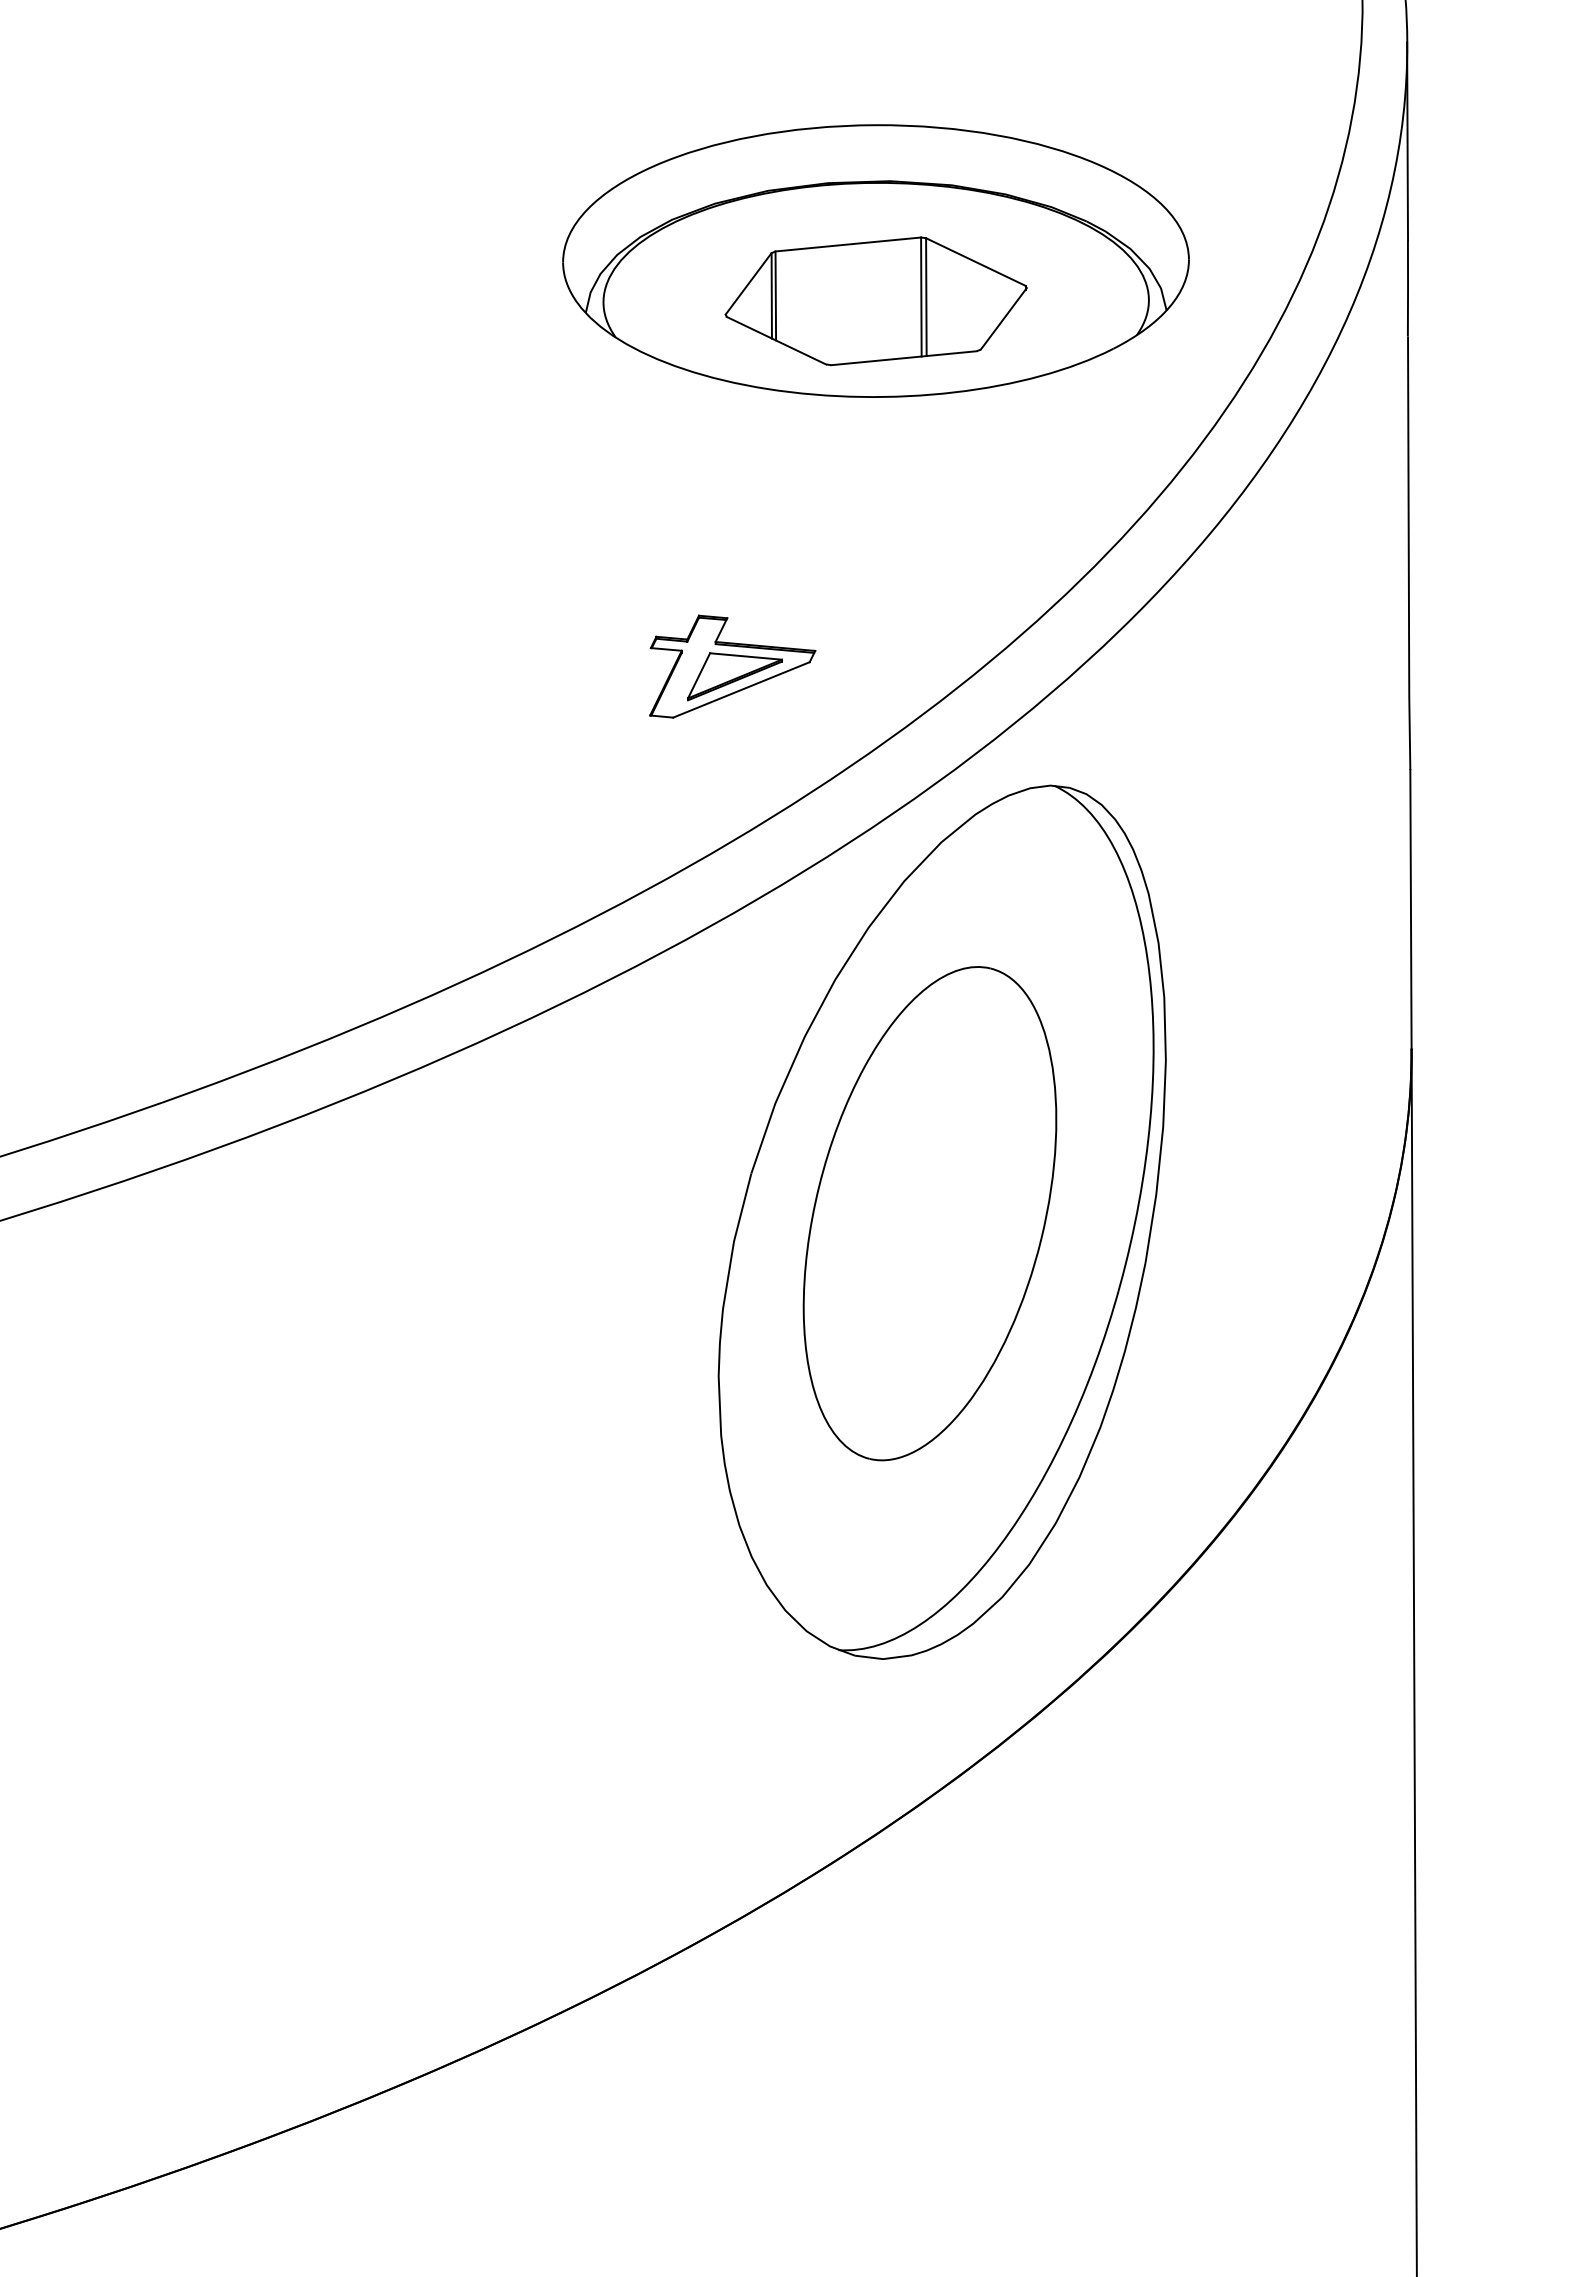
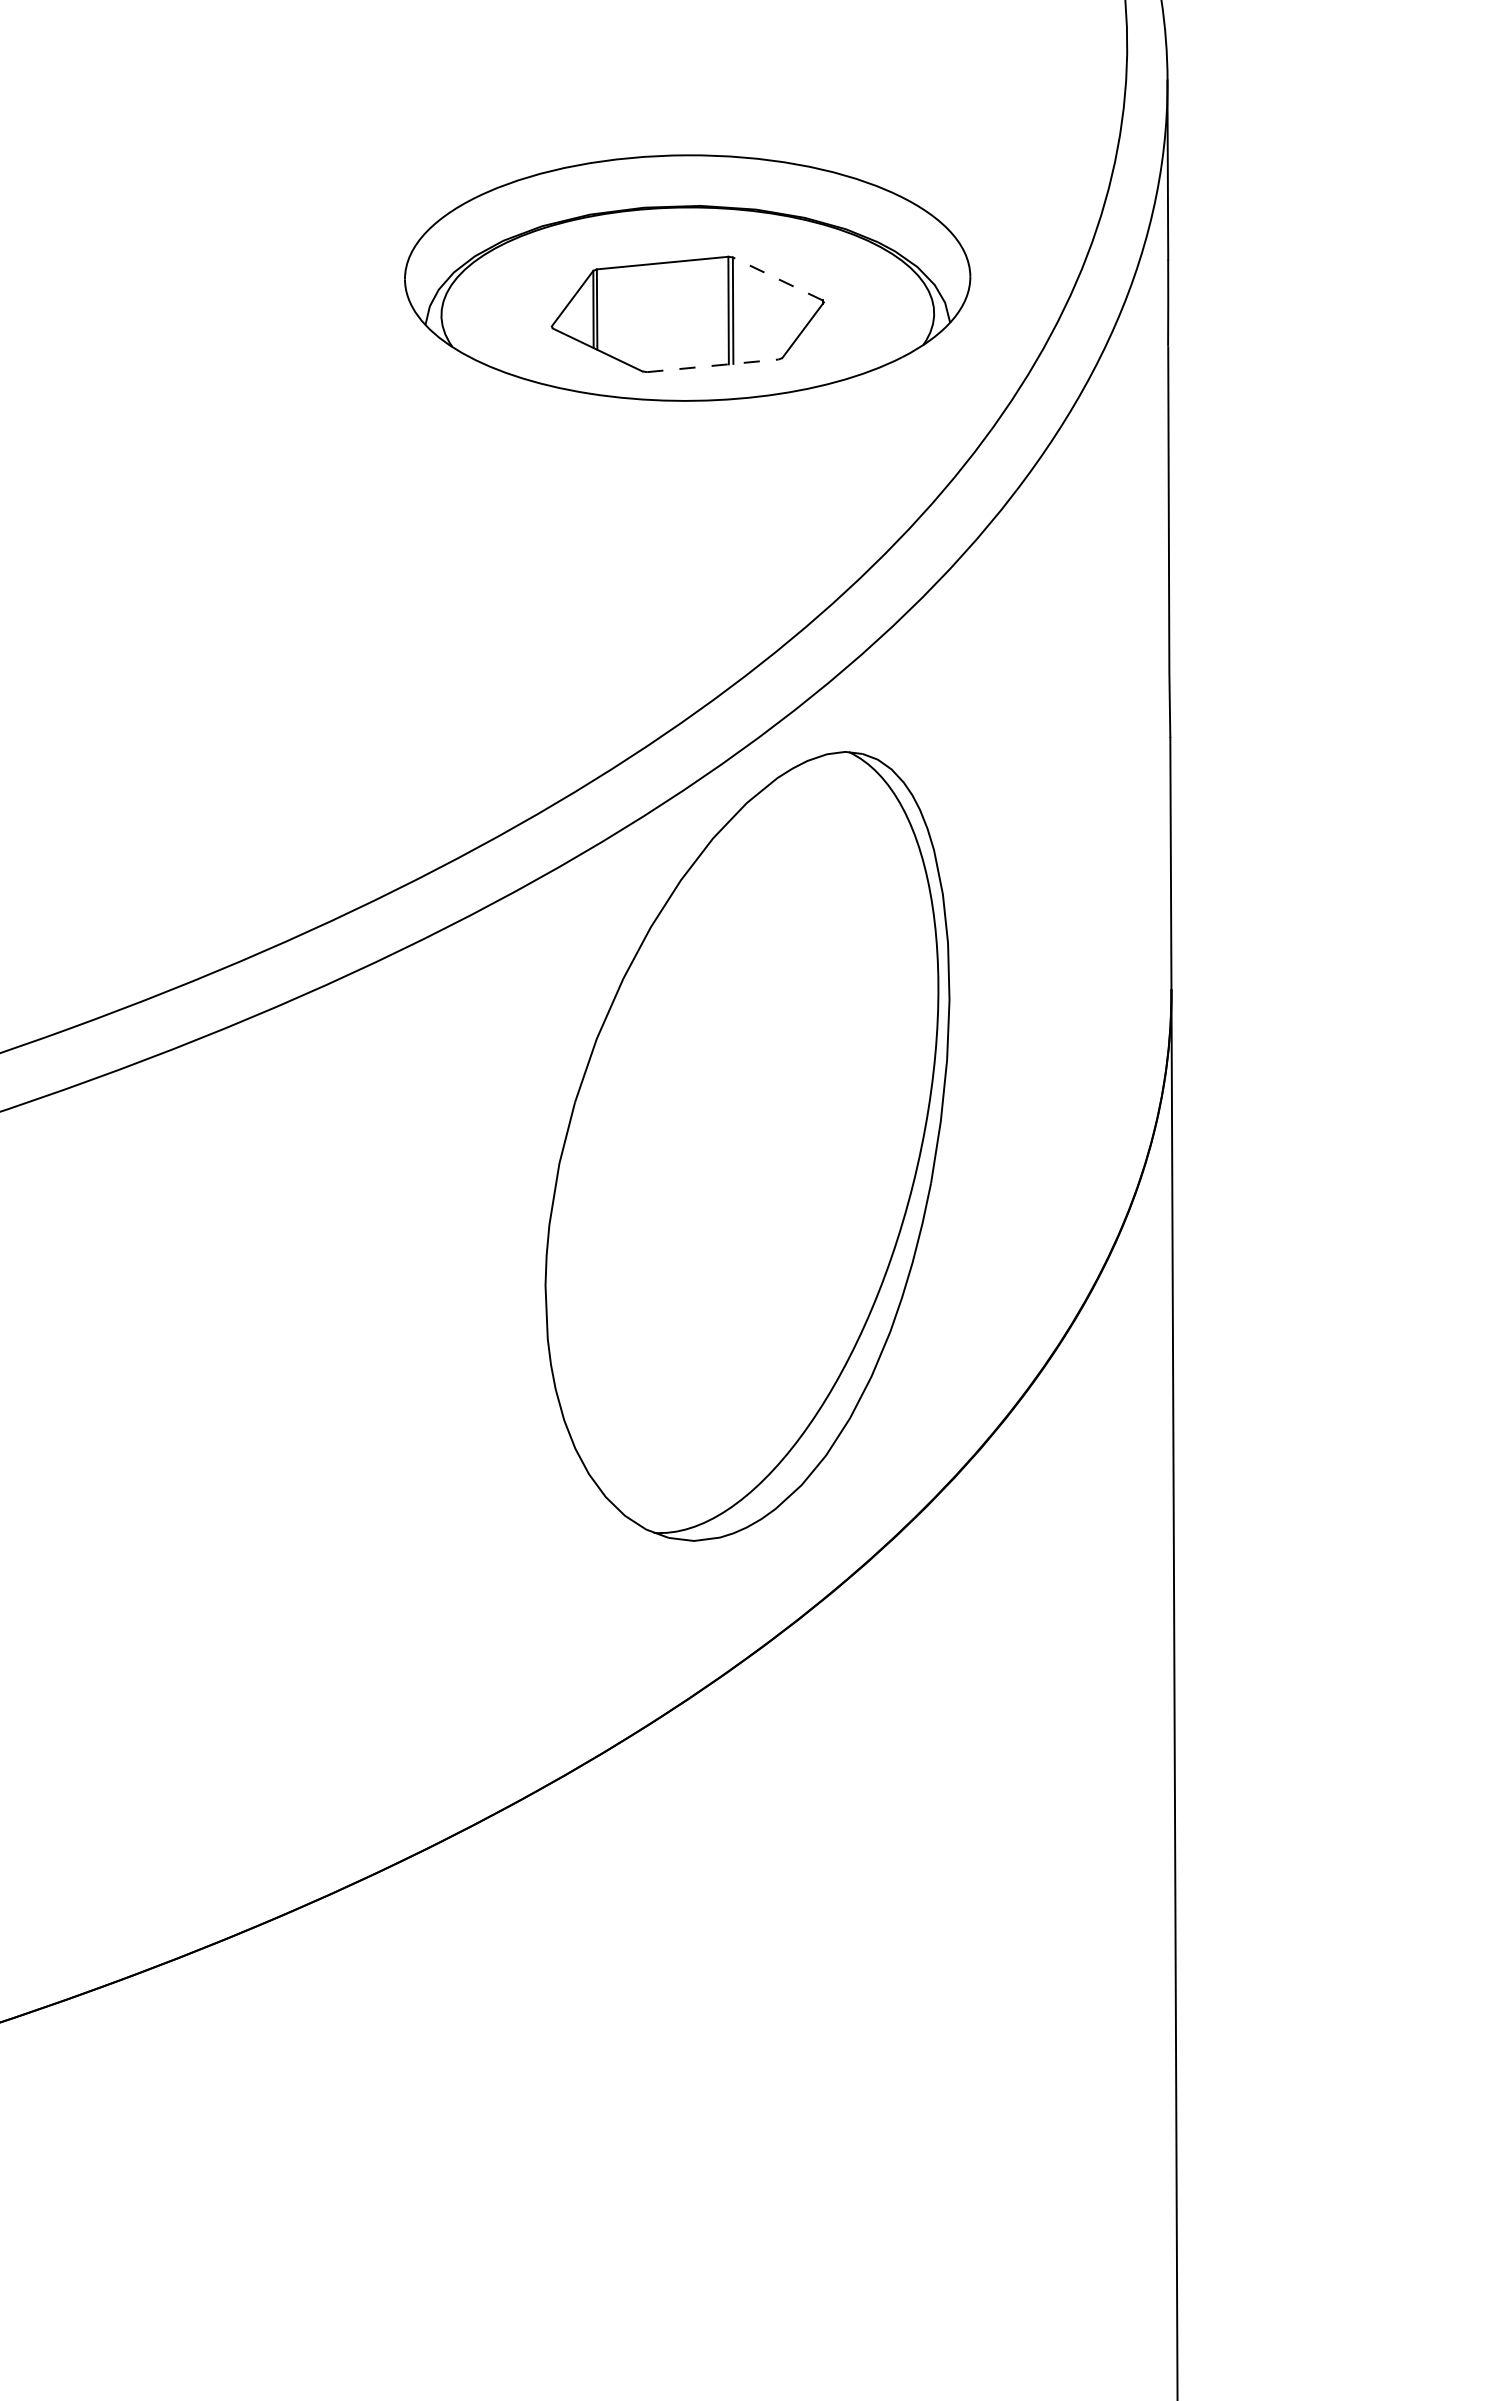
line: (975, 261) -> (777, 278), solid -> dashed
line: (903, 357) -> (712, 365), solid -> dashed
part: (731, 666) -> (557, 644), removed
part: (930, 1213) -> (736, 1138), removed

